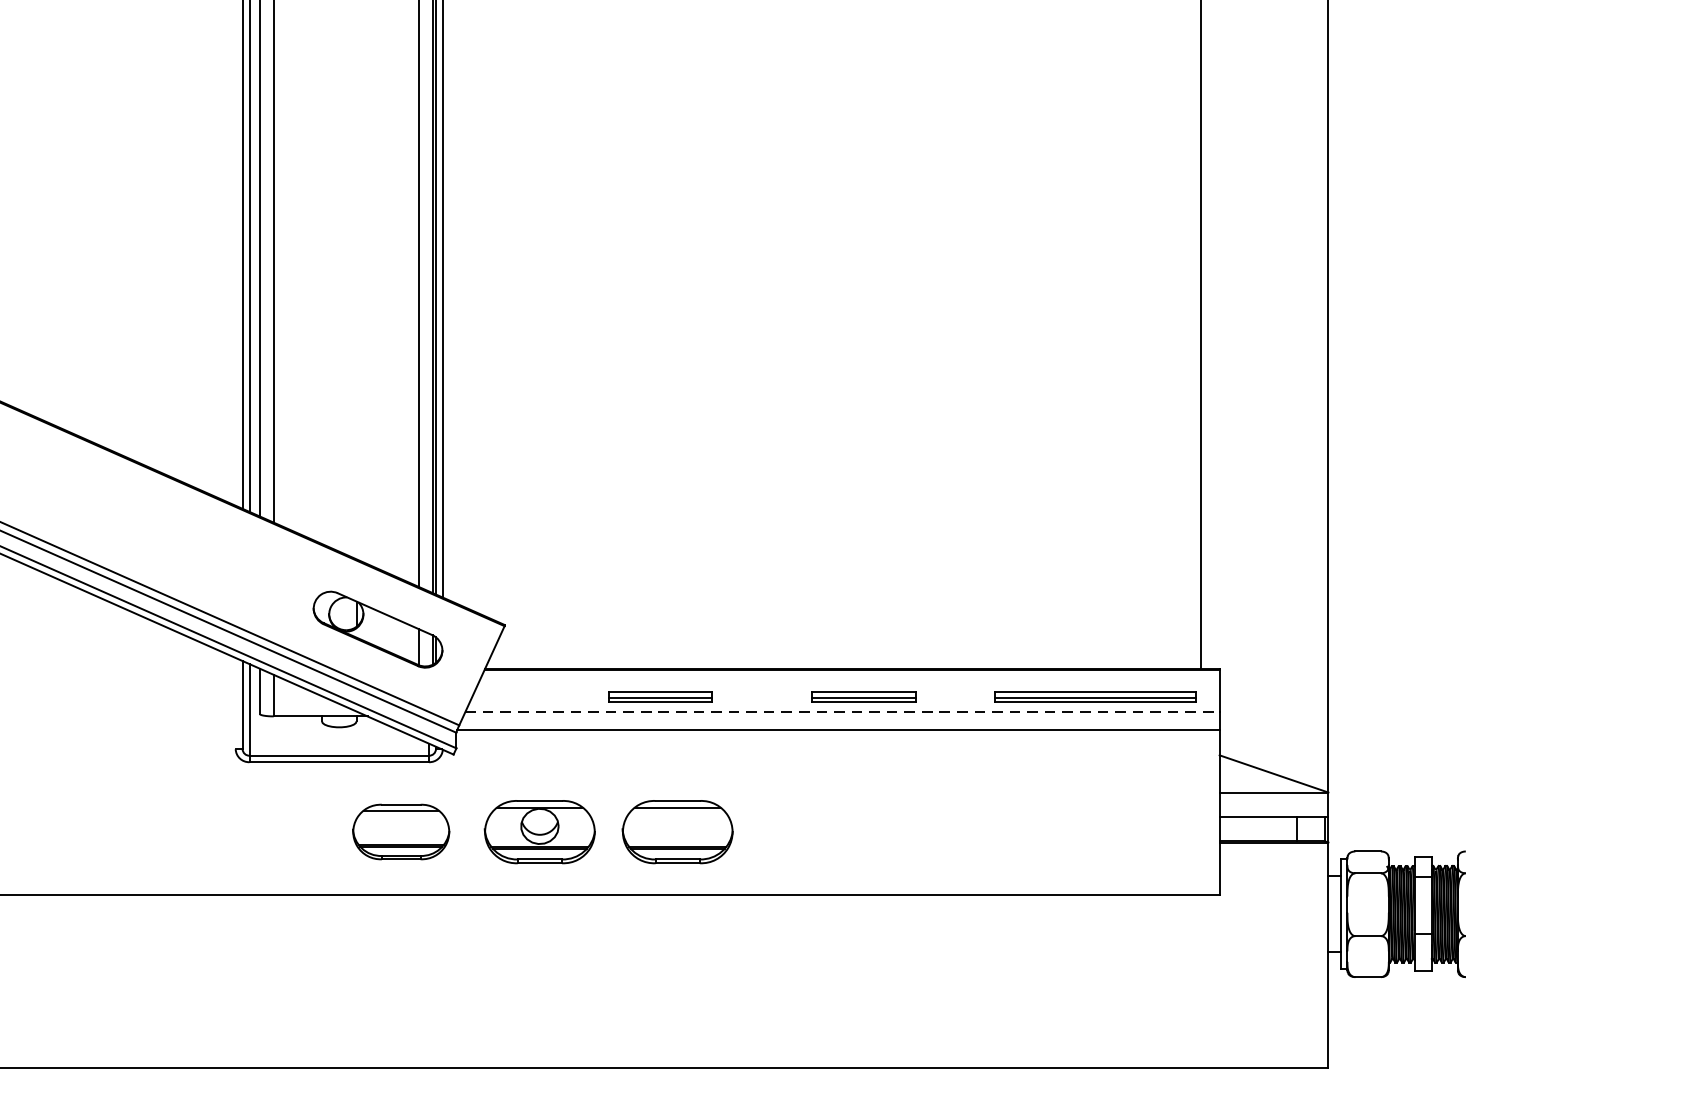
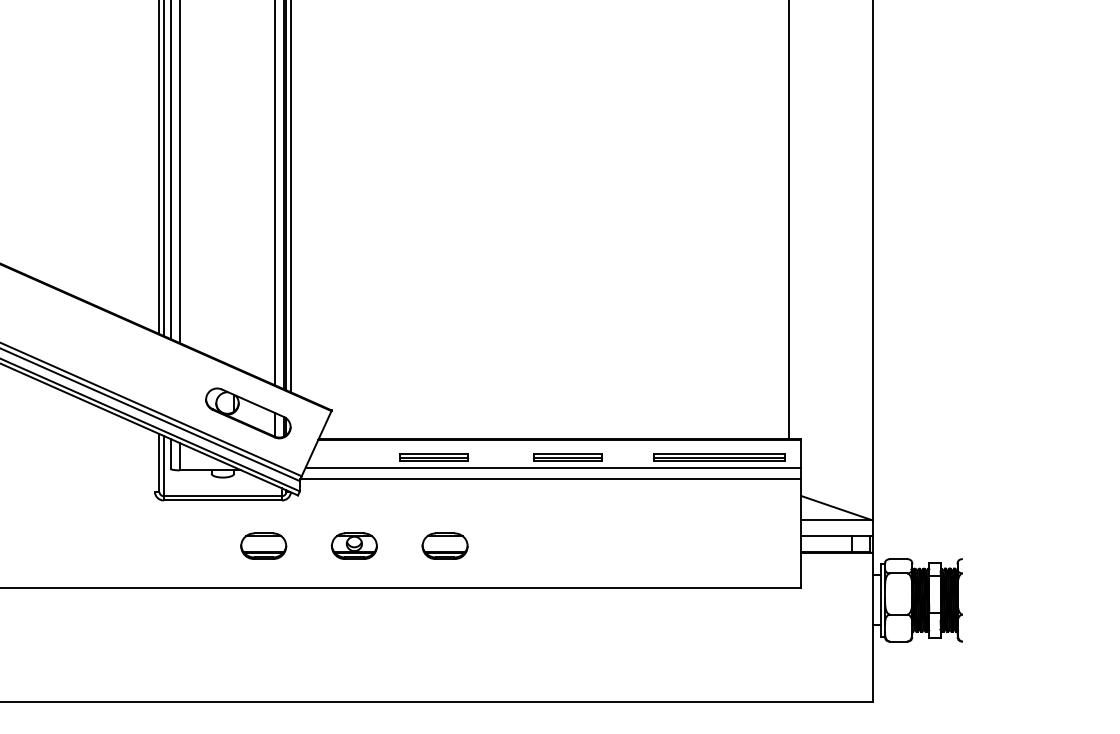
line: (842, 712) -> (553, 467), dashed -> solid
part: (401, 830) -> (263, 545), size x0.71
part: (538, 830) -> (353, 545), size x0.62
part: (676, 830) -> (444, 545), size x0.62

